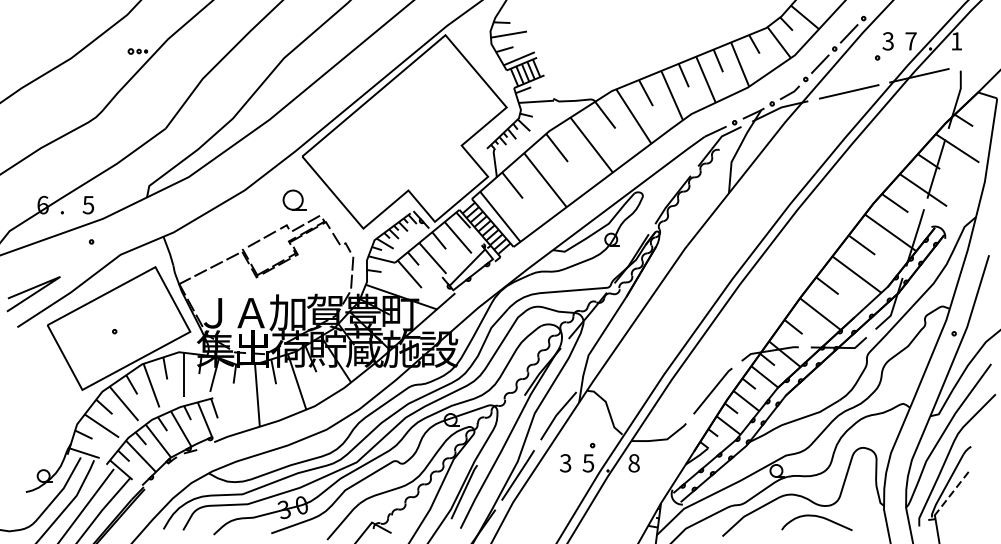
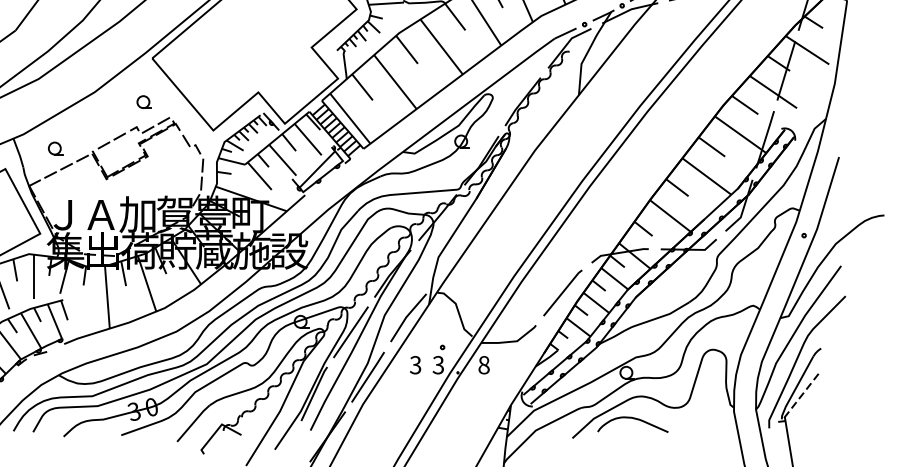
part: (293, 200) -> (143, 102), size x0.62
part: (205, 246) -> (55, 148), added
line: (500, 430) -> (350, 332), added
text: (588, 463) -> (438, 365), 5 -> 3
curve: (817, 517) -> (633, 419), moved

